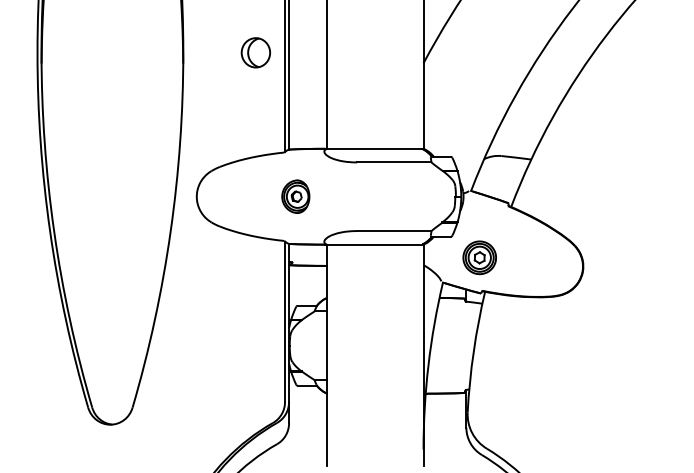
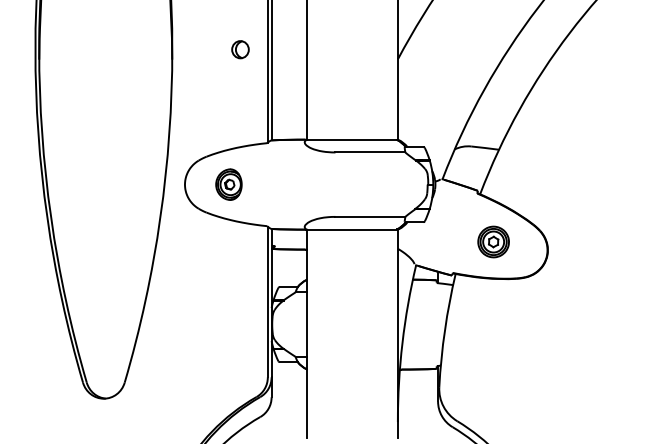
part: (255, 52) -> (240, 49), size x0.62
part: (295, 196) -> (228, 184), moved
part: (479, 257) -> (493, 241), moved

